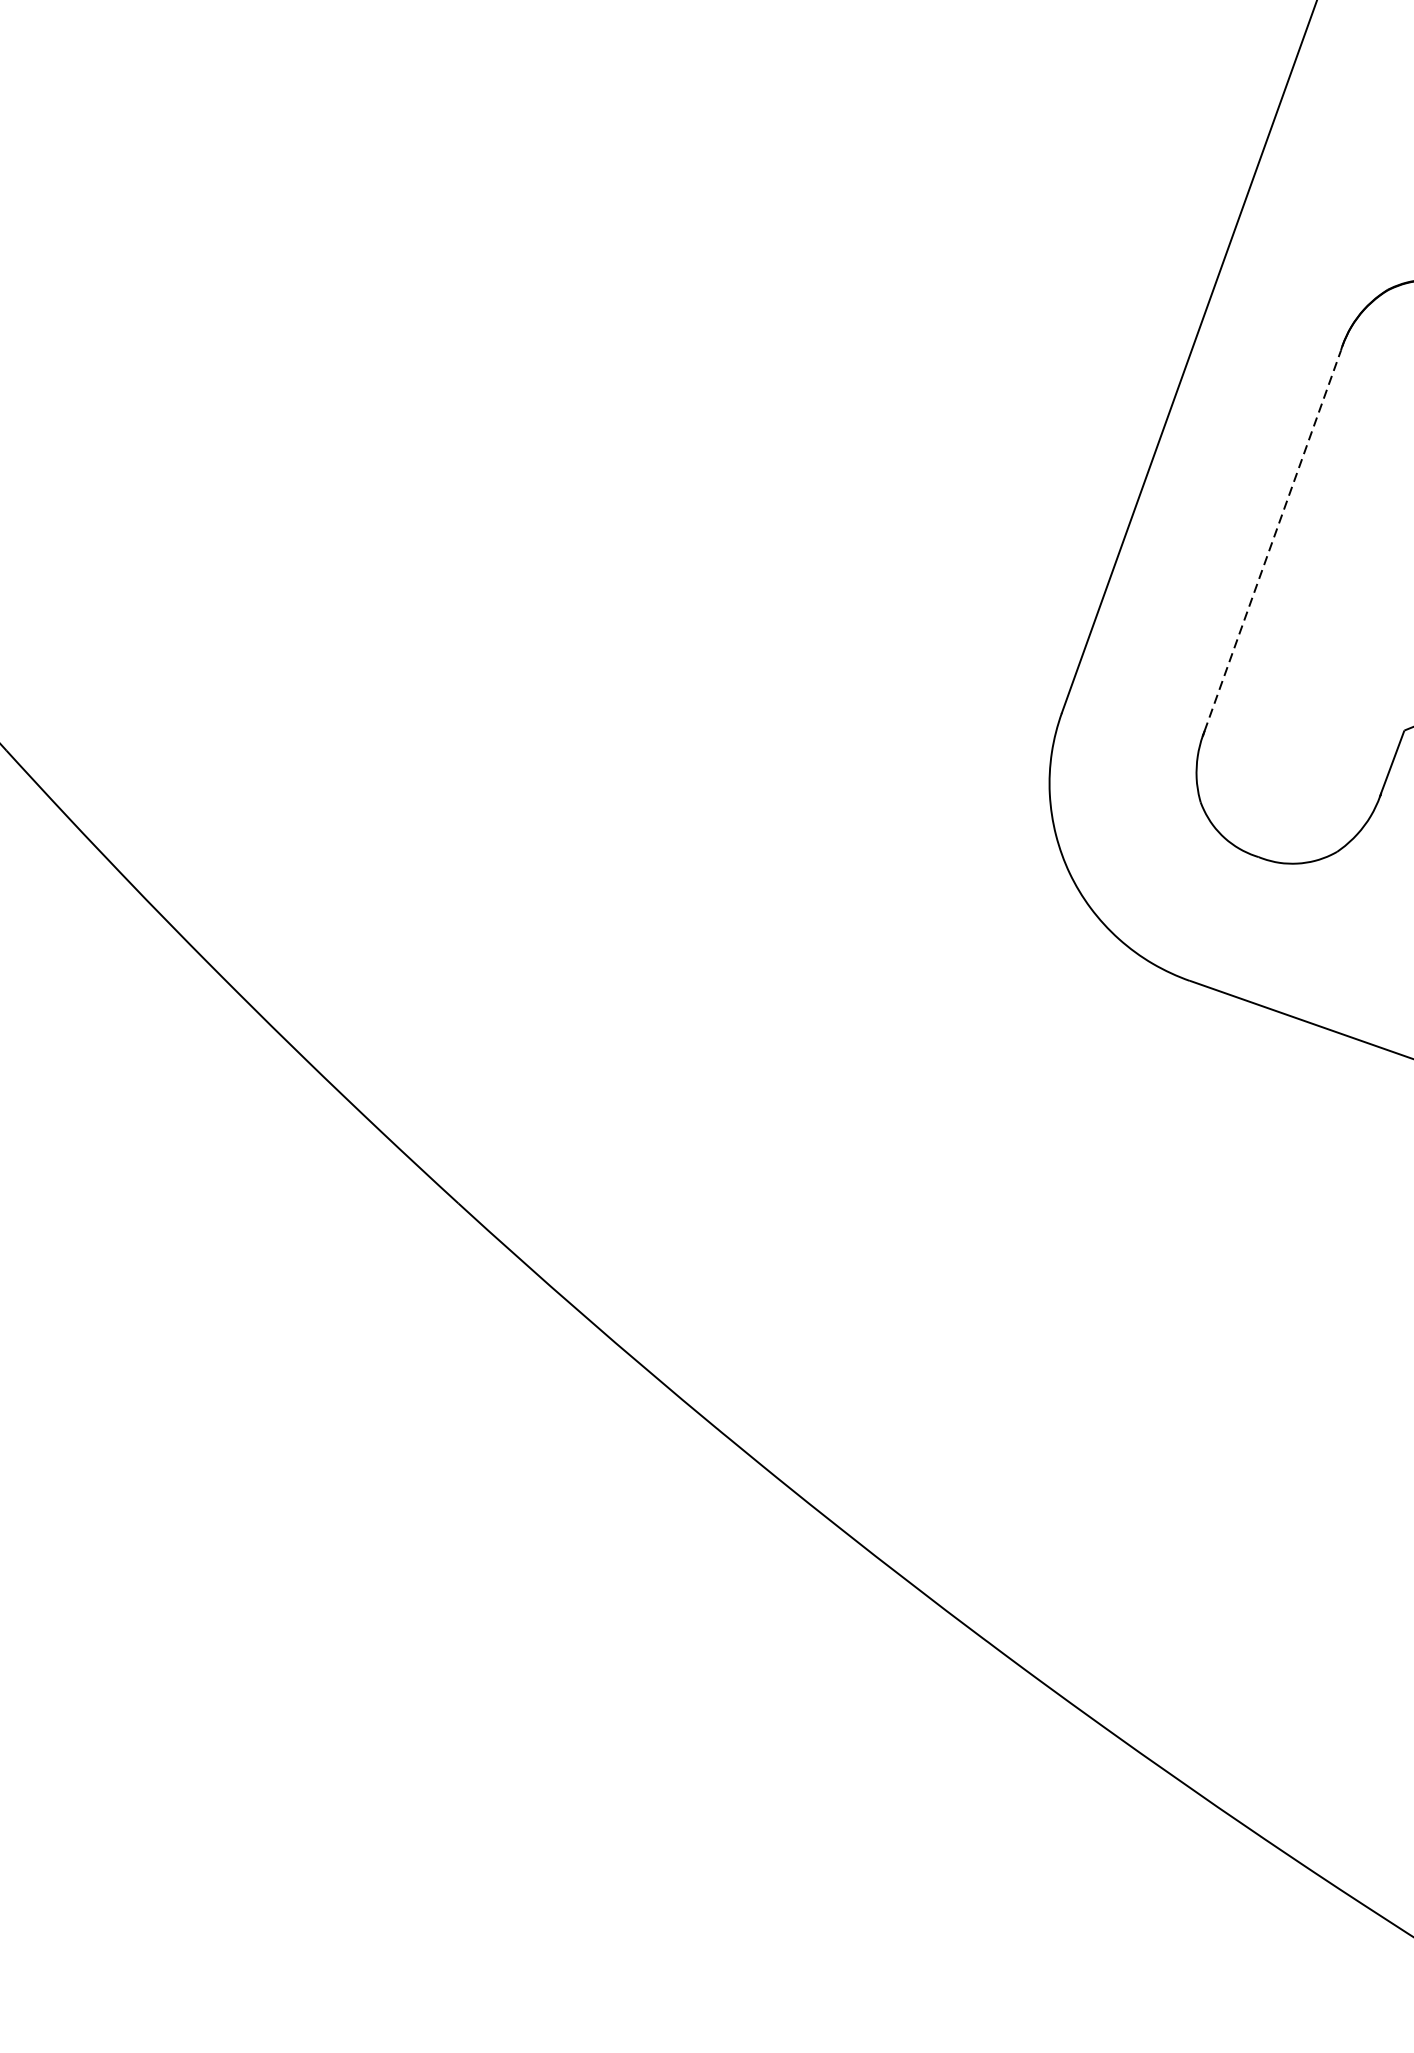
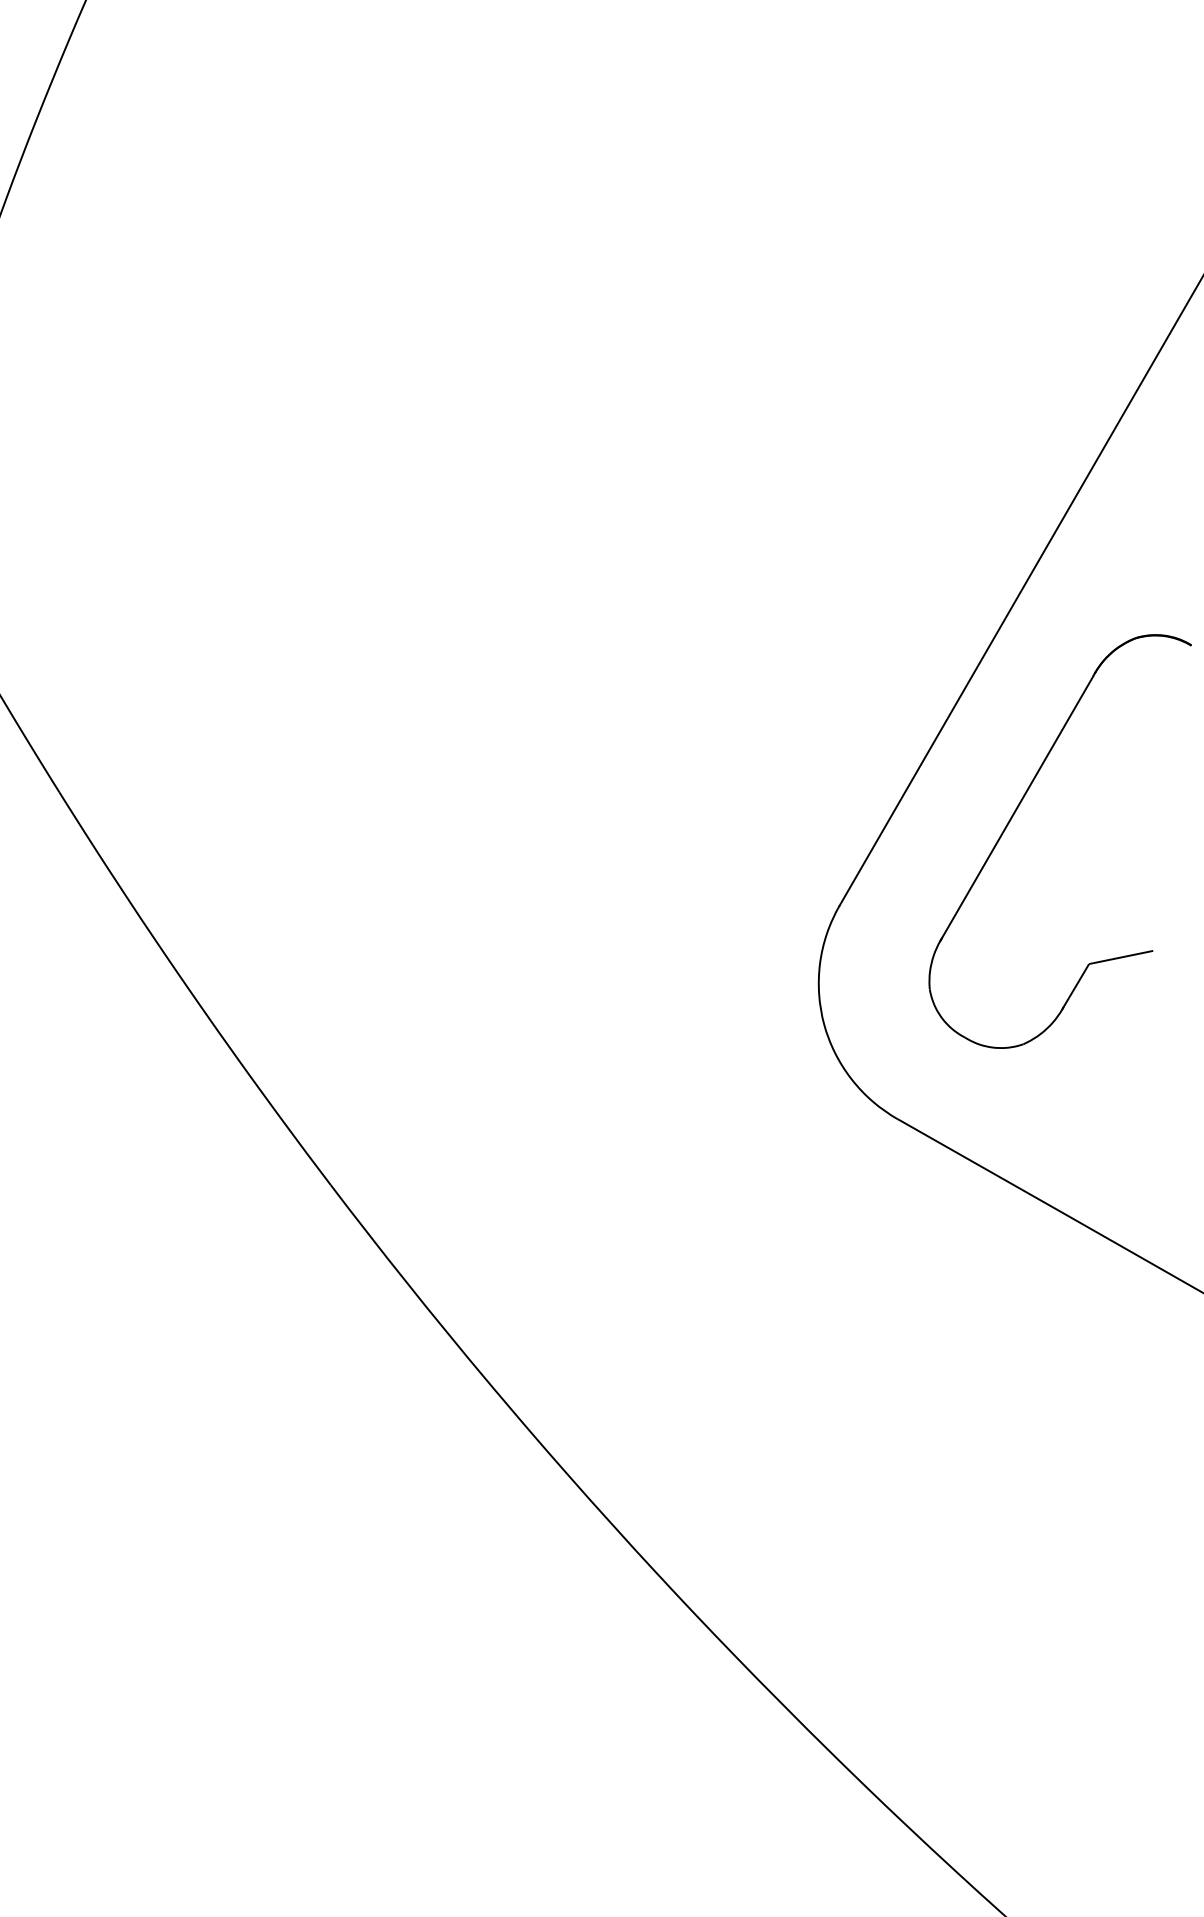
line: (1272, 540) -> (1017, 806), dashed -> solid

